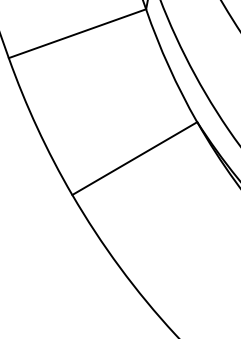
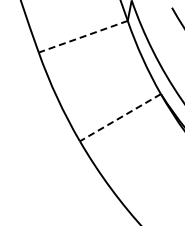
line: (76, 33) -> (82, 36), solid -> dashed
line: (134, 158) -> (120, 117), solid -> dashed

